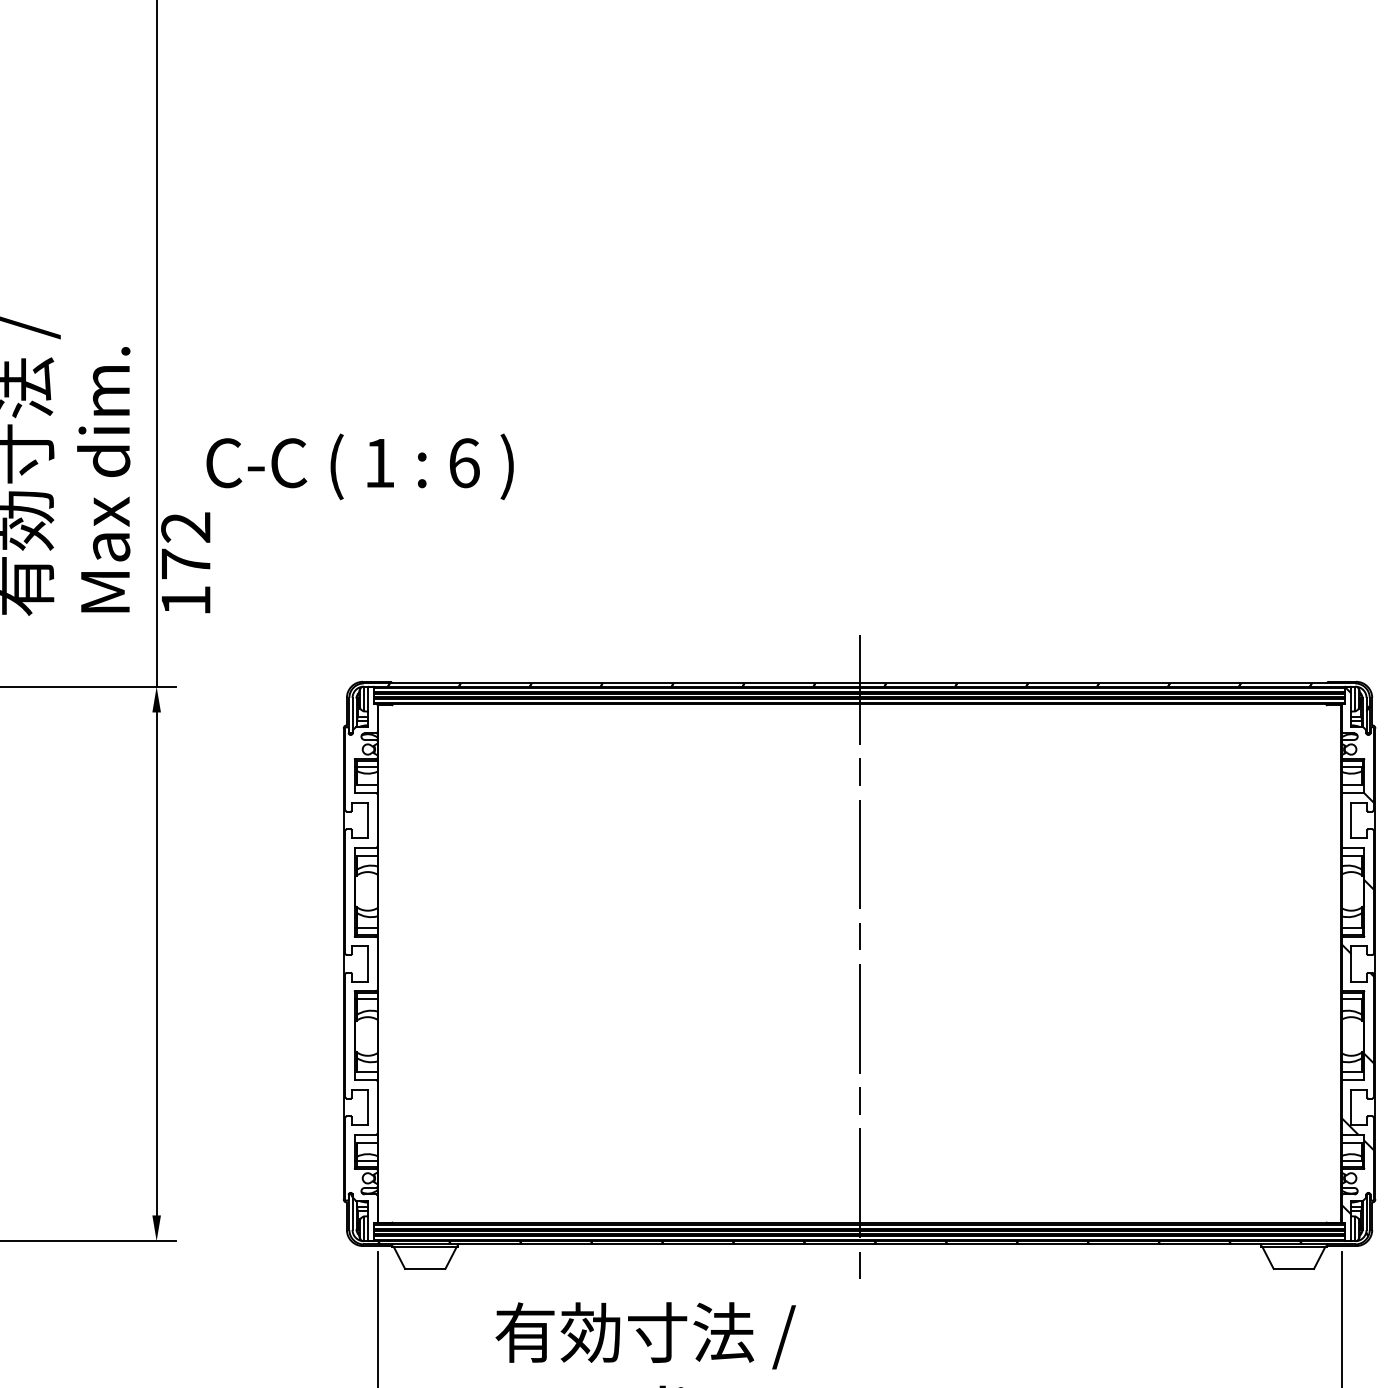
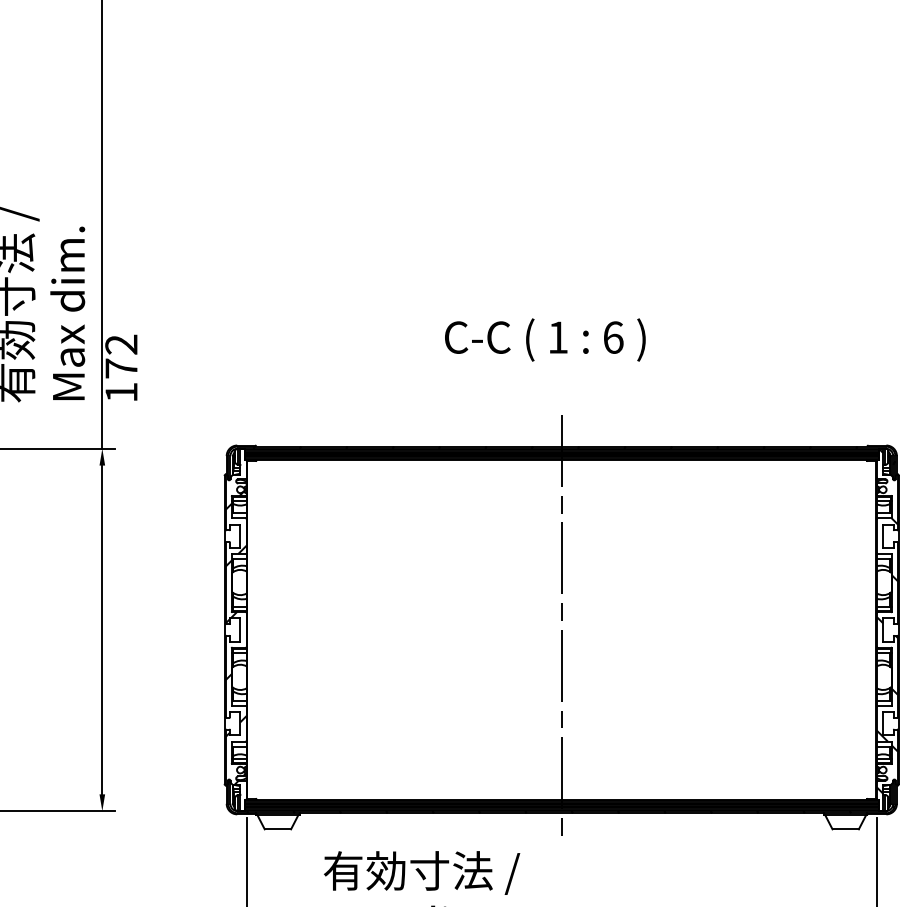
text: (360, 466) -> (545, 339), moved
hatch: (360, 975) -> (235, 637), added

